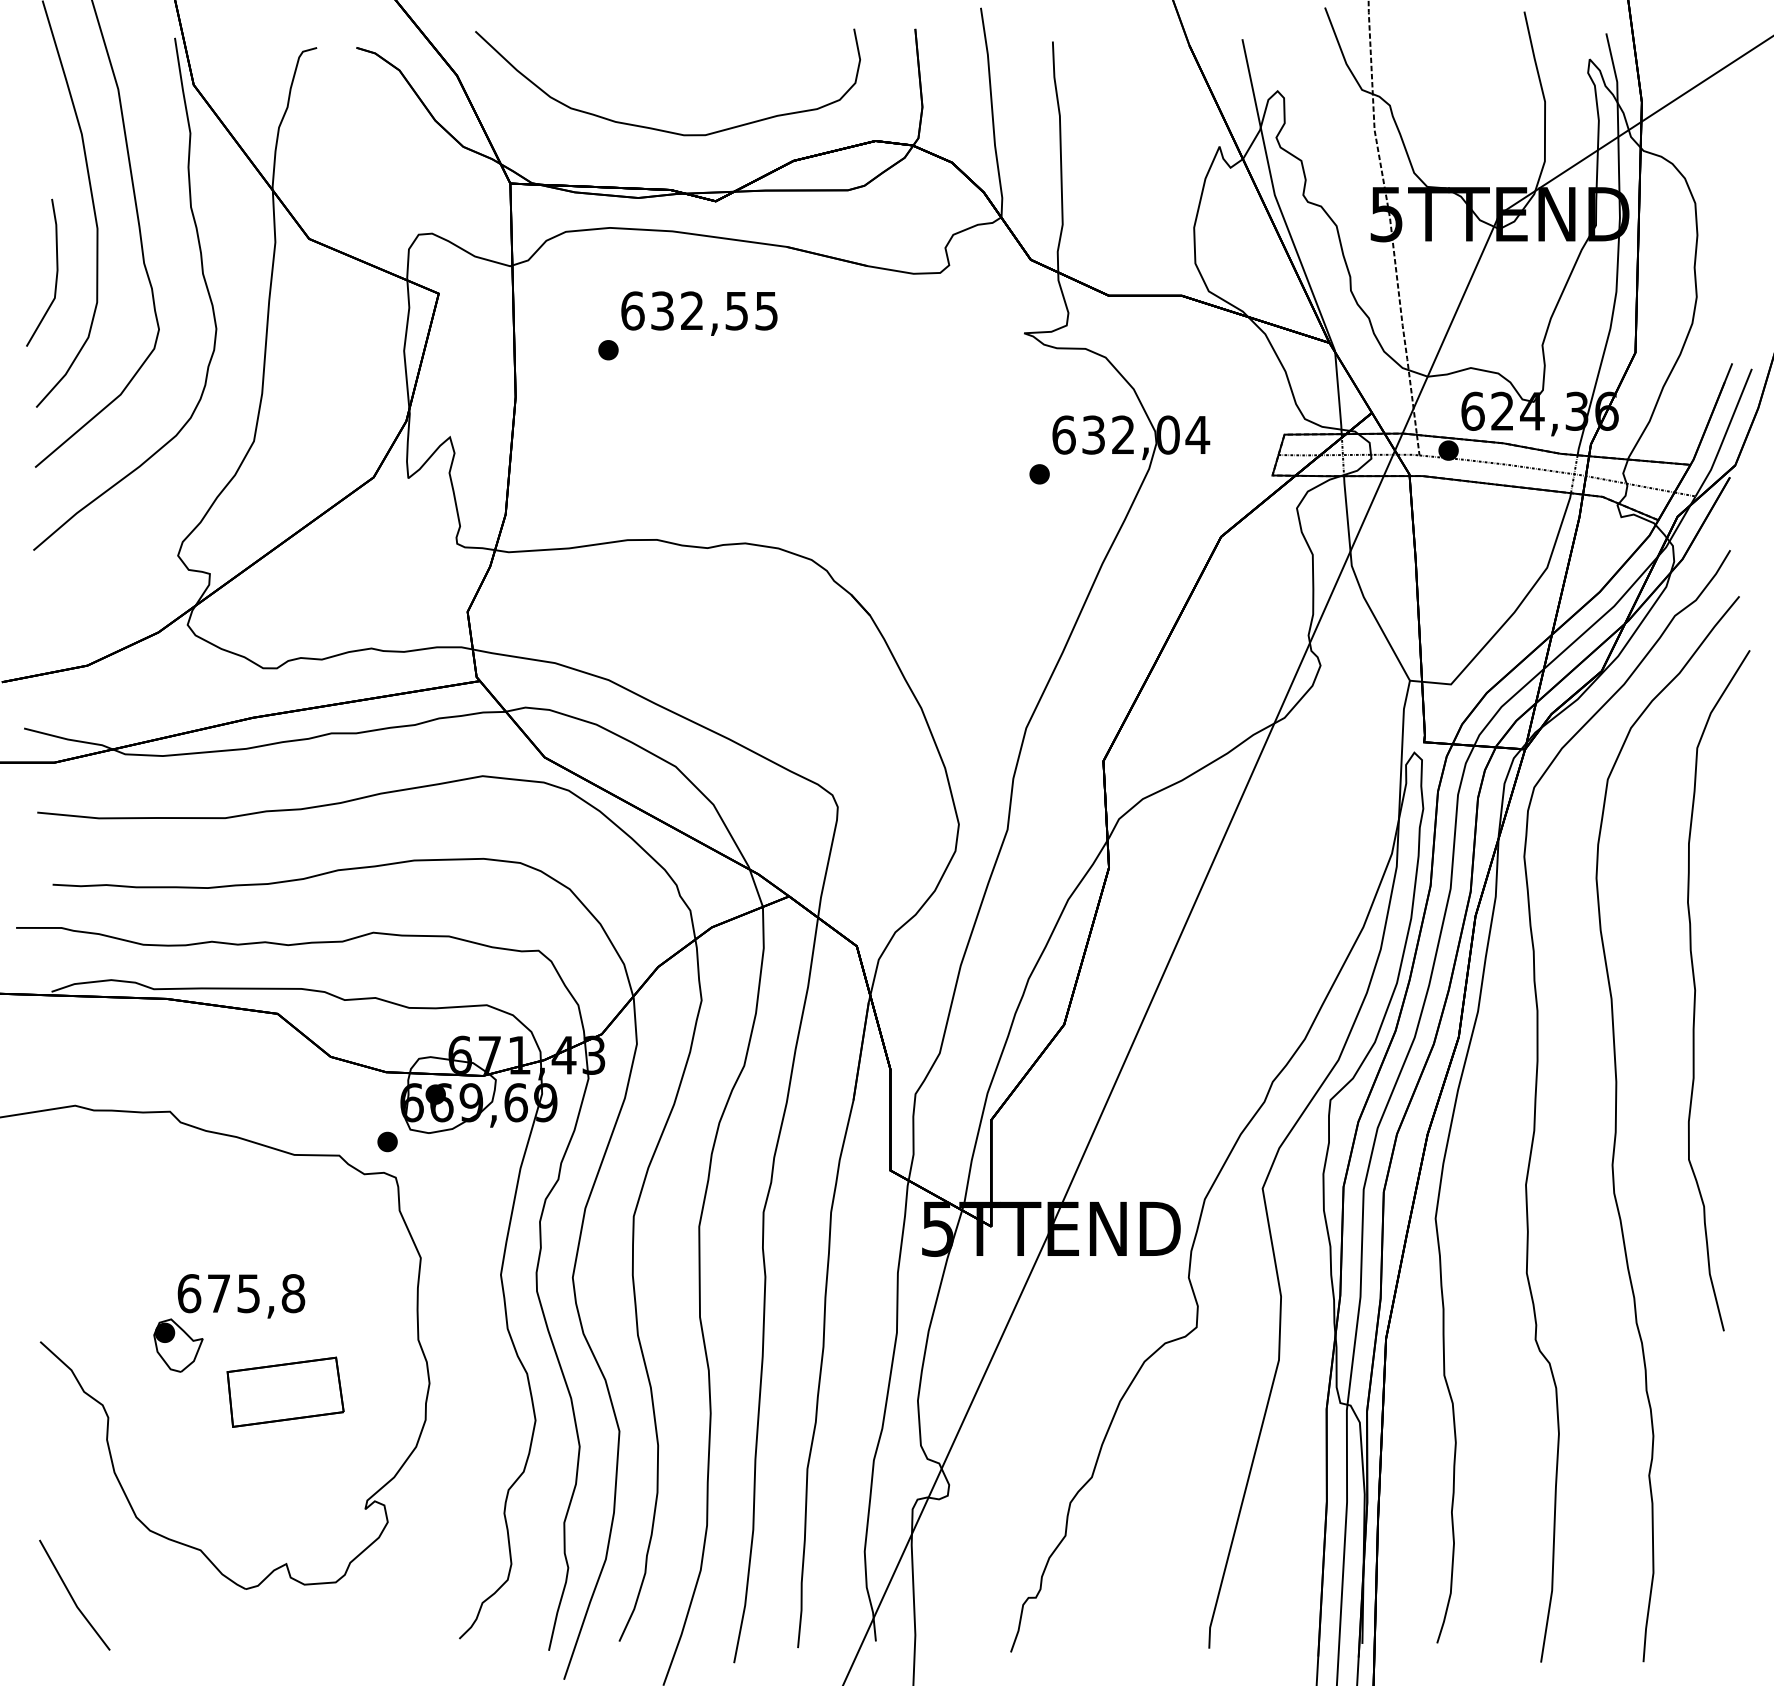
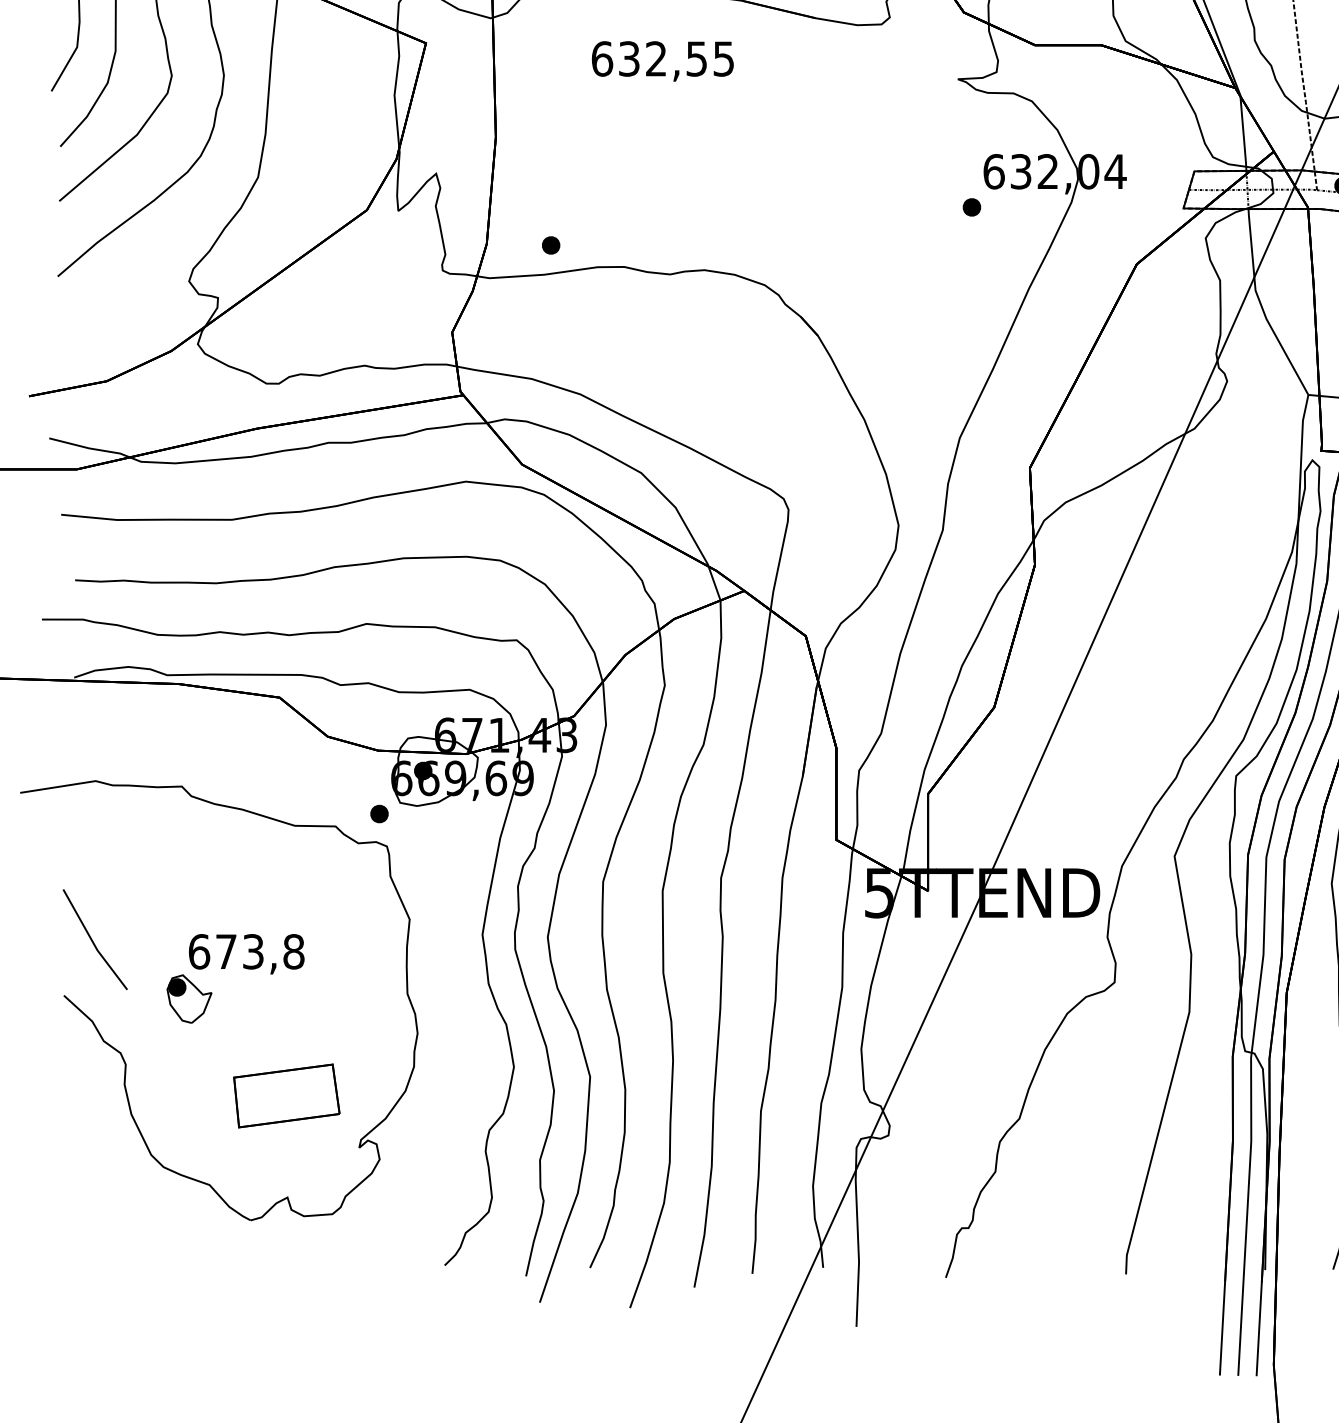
part: (608, 350) -> (551, 245), moved
text: (248, 1293) -> (253, 951), 675,8 -> 673,8
part: (285, 1391) -> (286, 1095), moved
line: (72, 1596) -> (93, 940), moved

